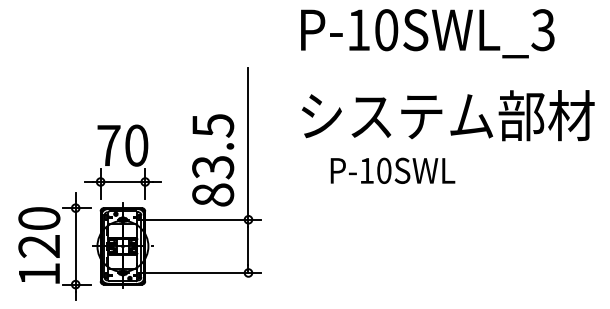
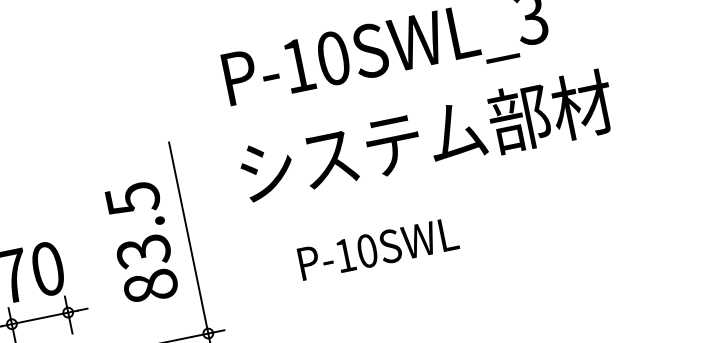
text: (448, 115) -> (427, 137), moved
text: (213, 160) -> (142, 242), moved
text: (392, 170) -> (377, 248), moved

